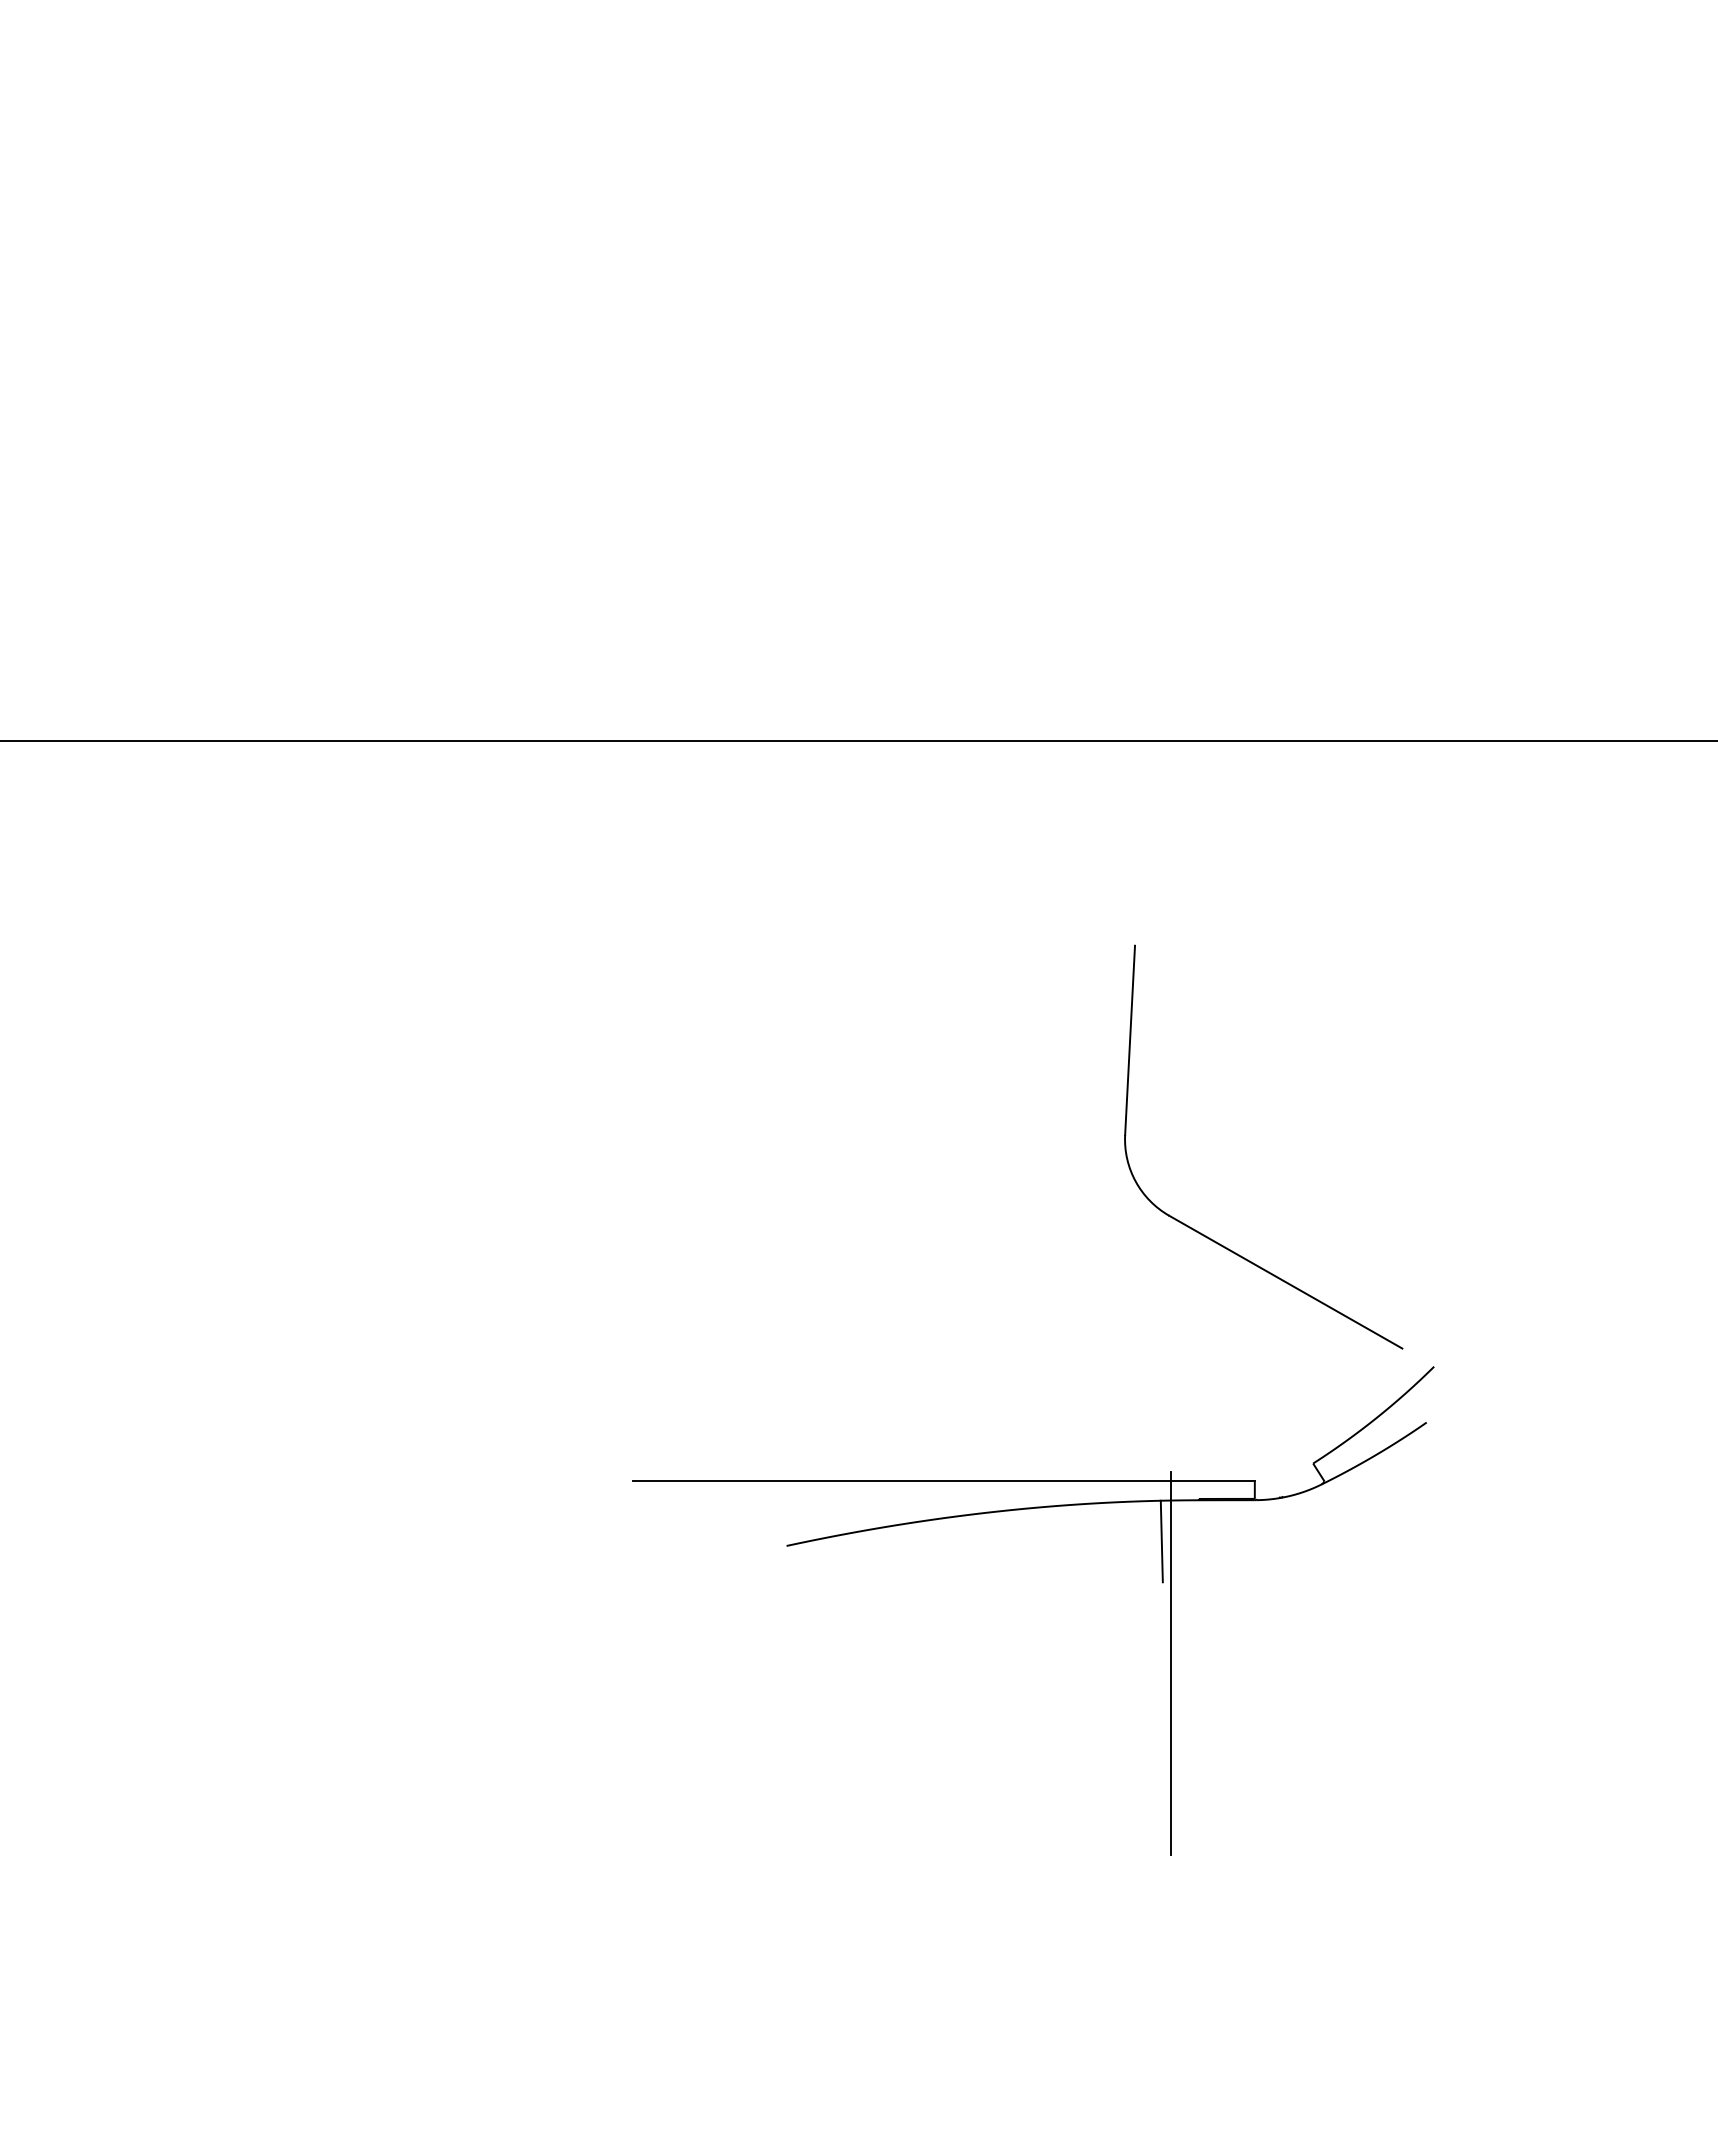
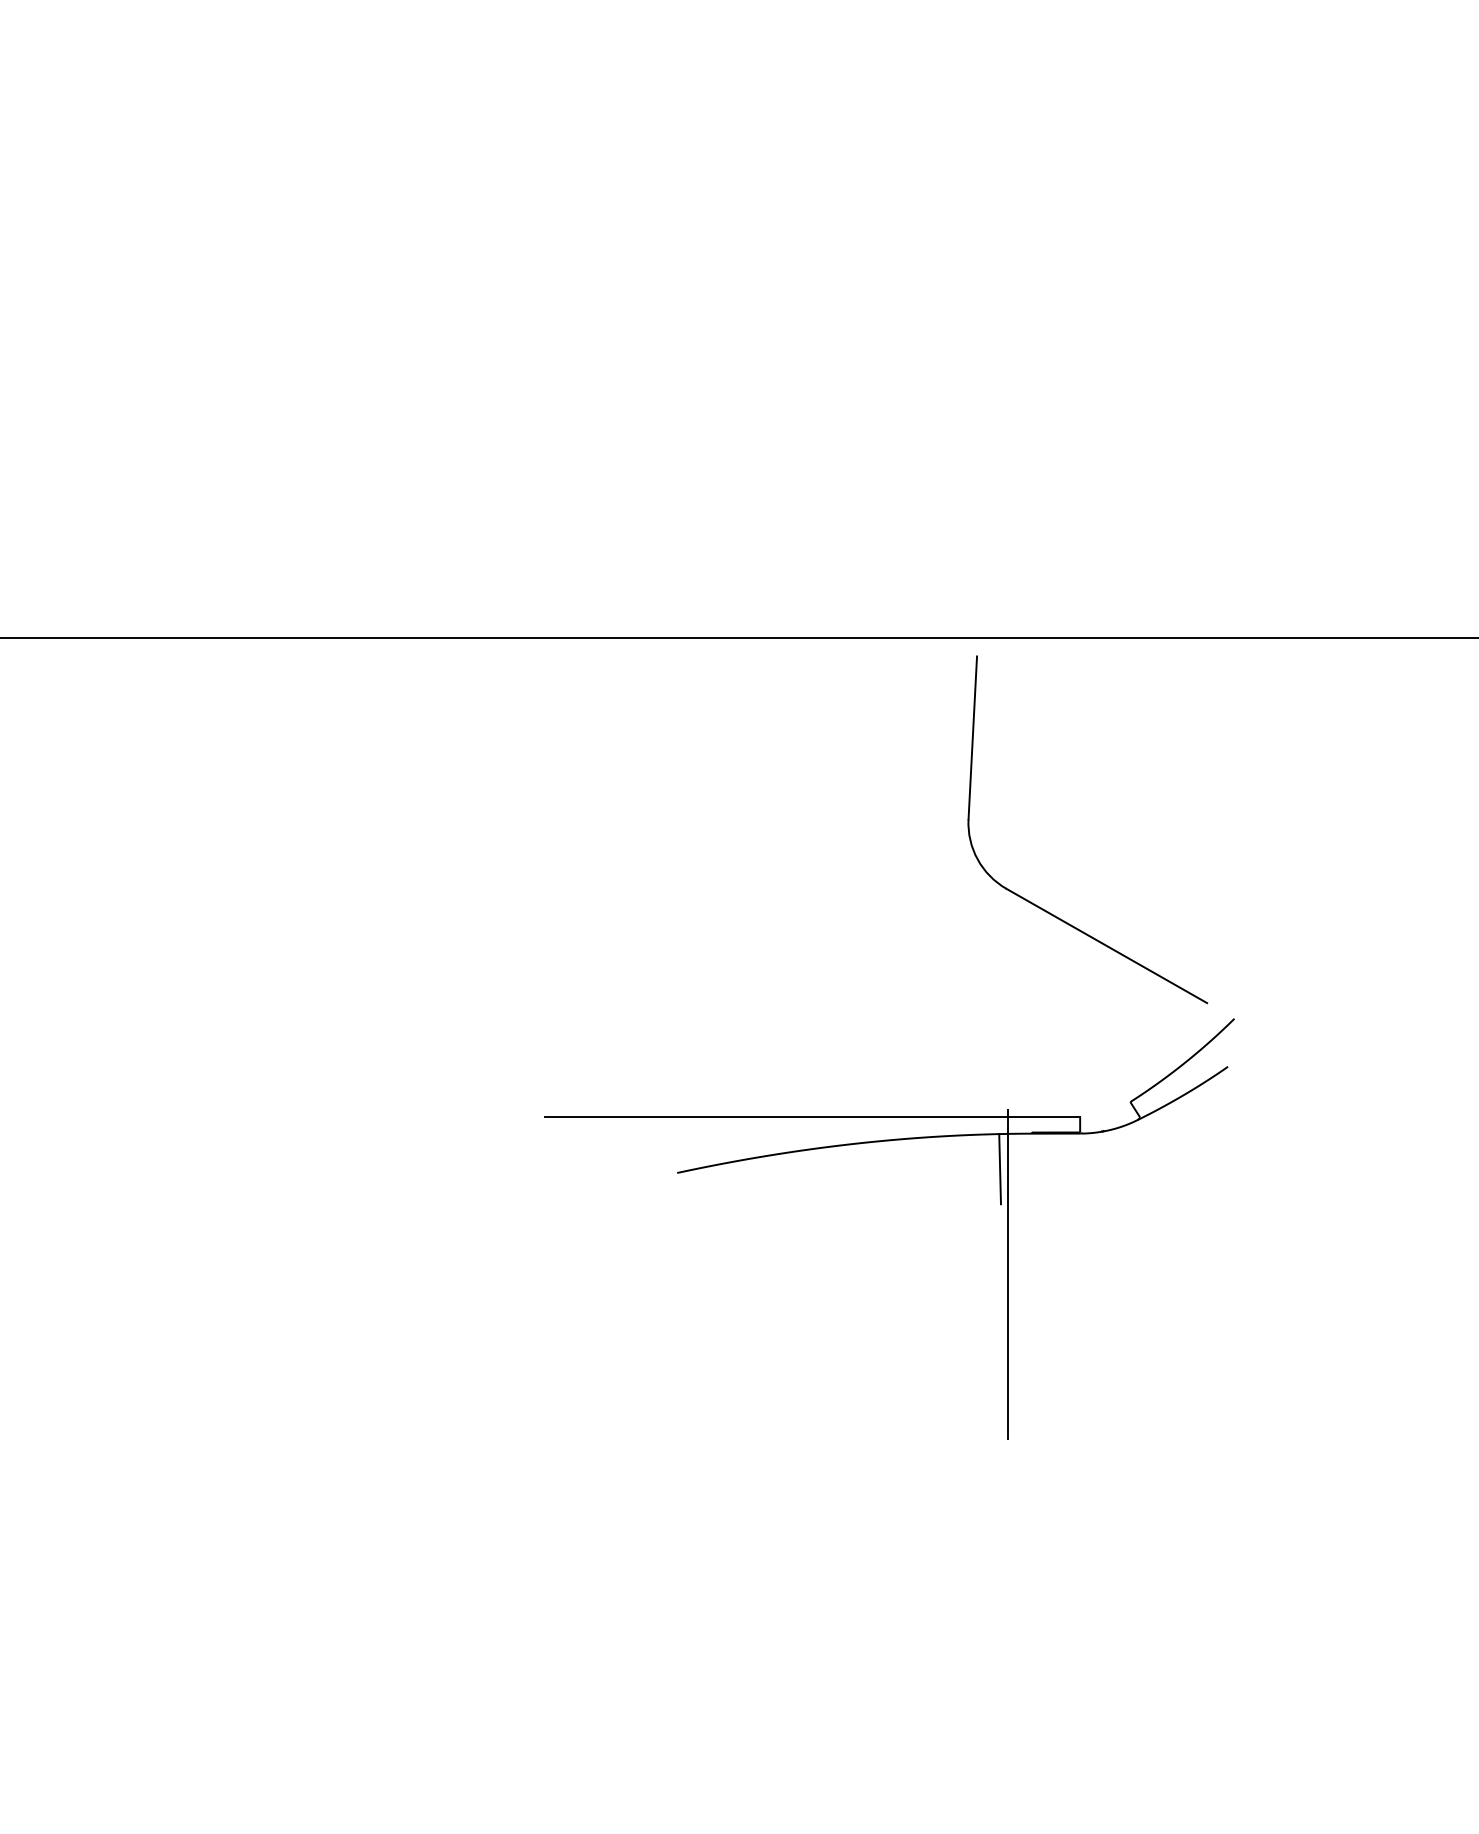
part: (1033, 1480) -> (889, 1116), moved

